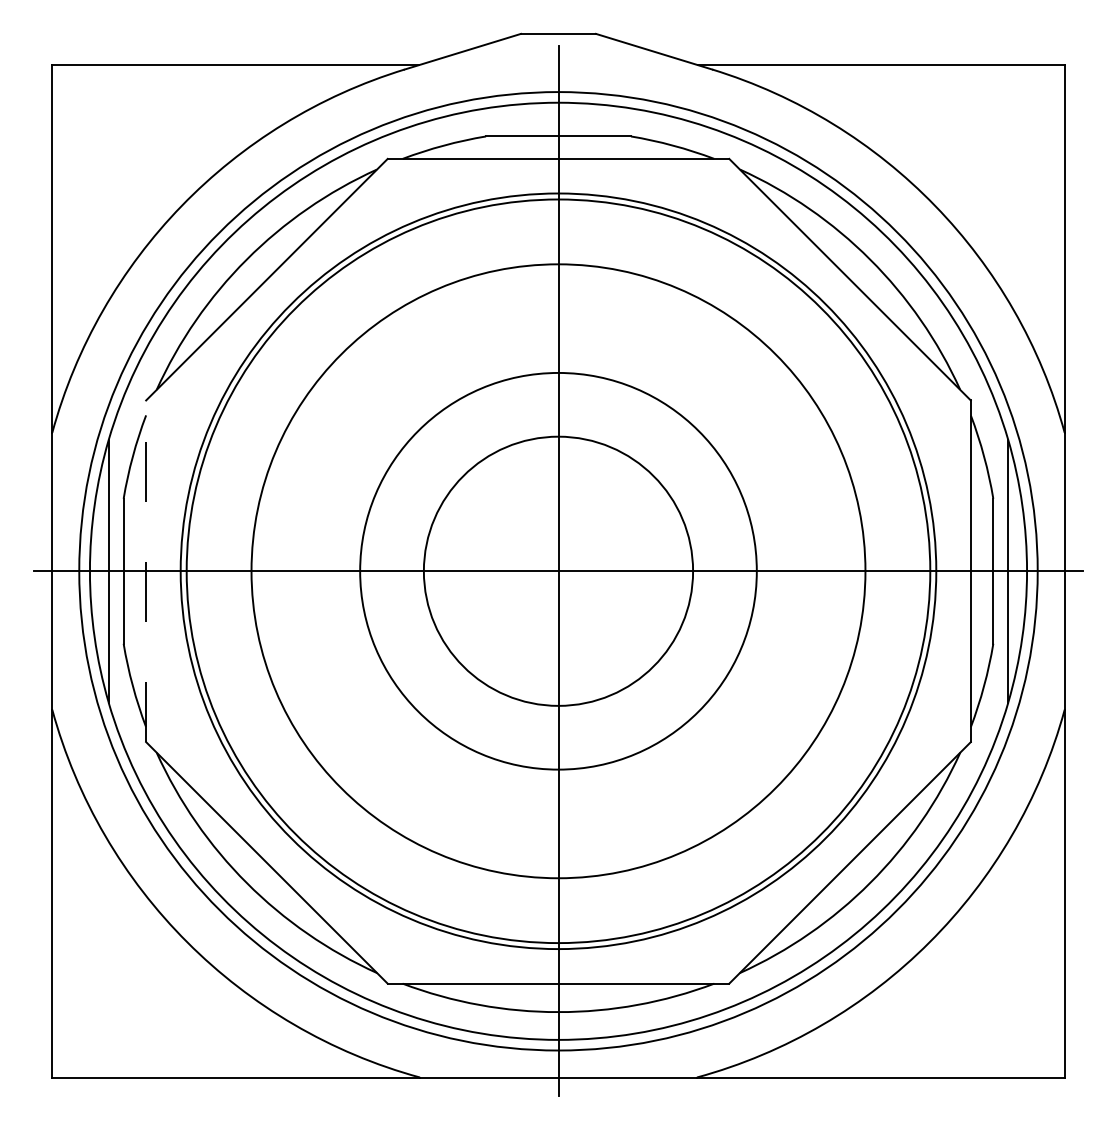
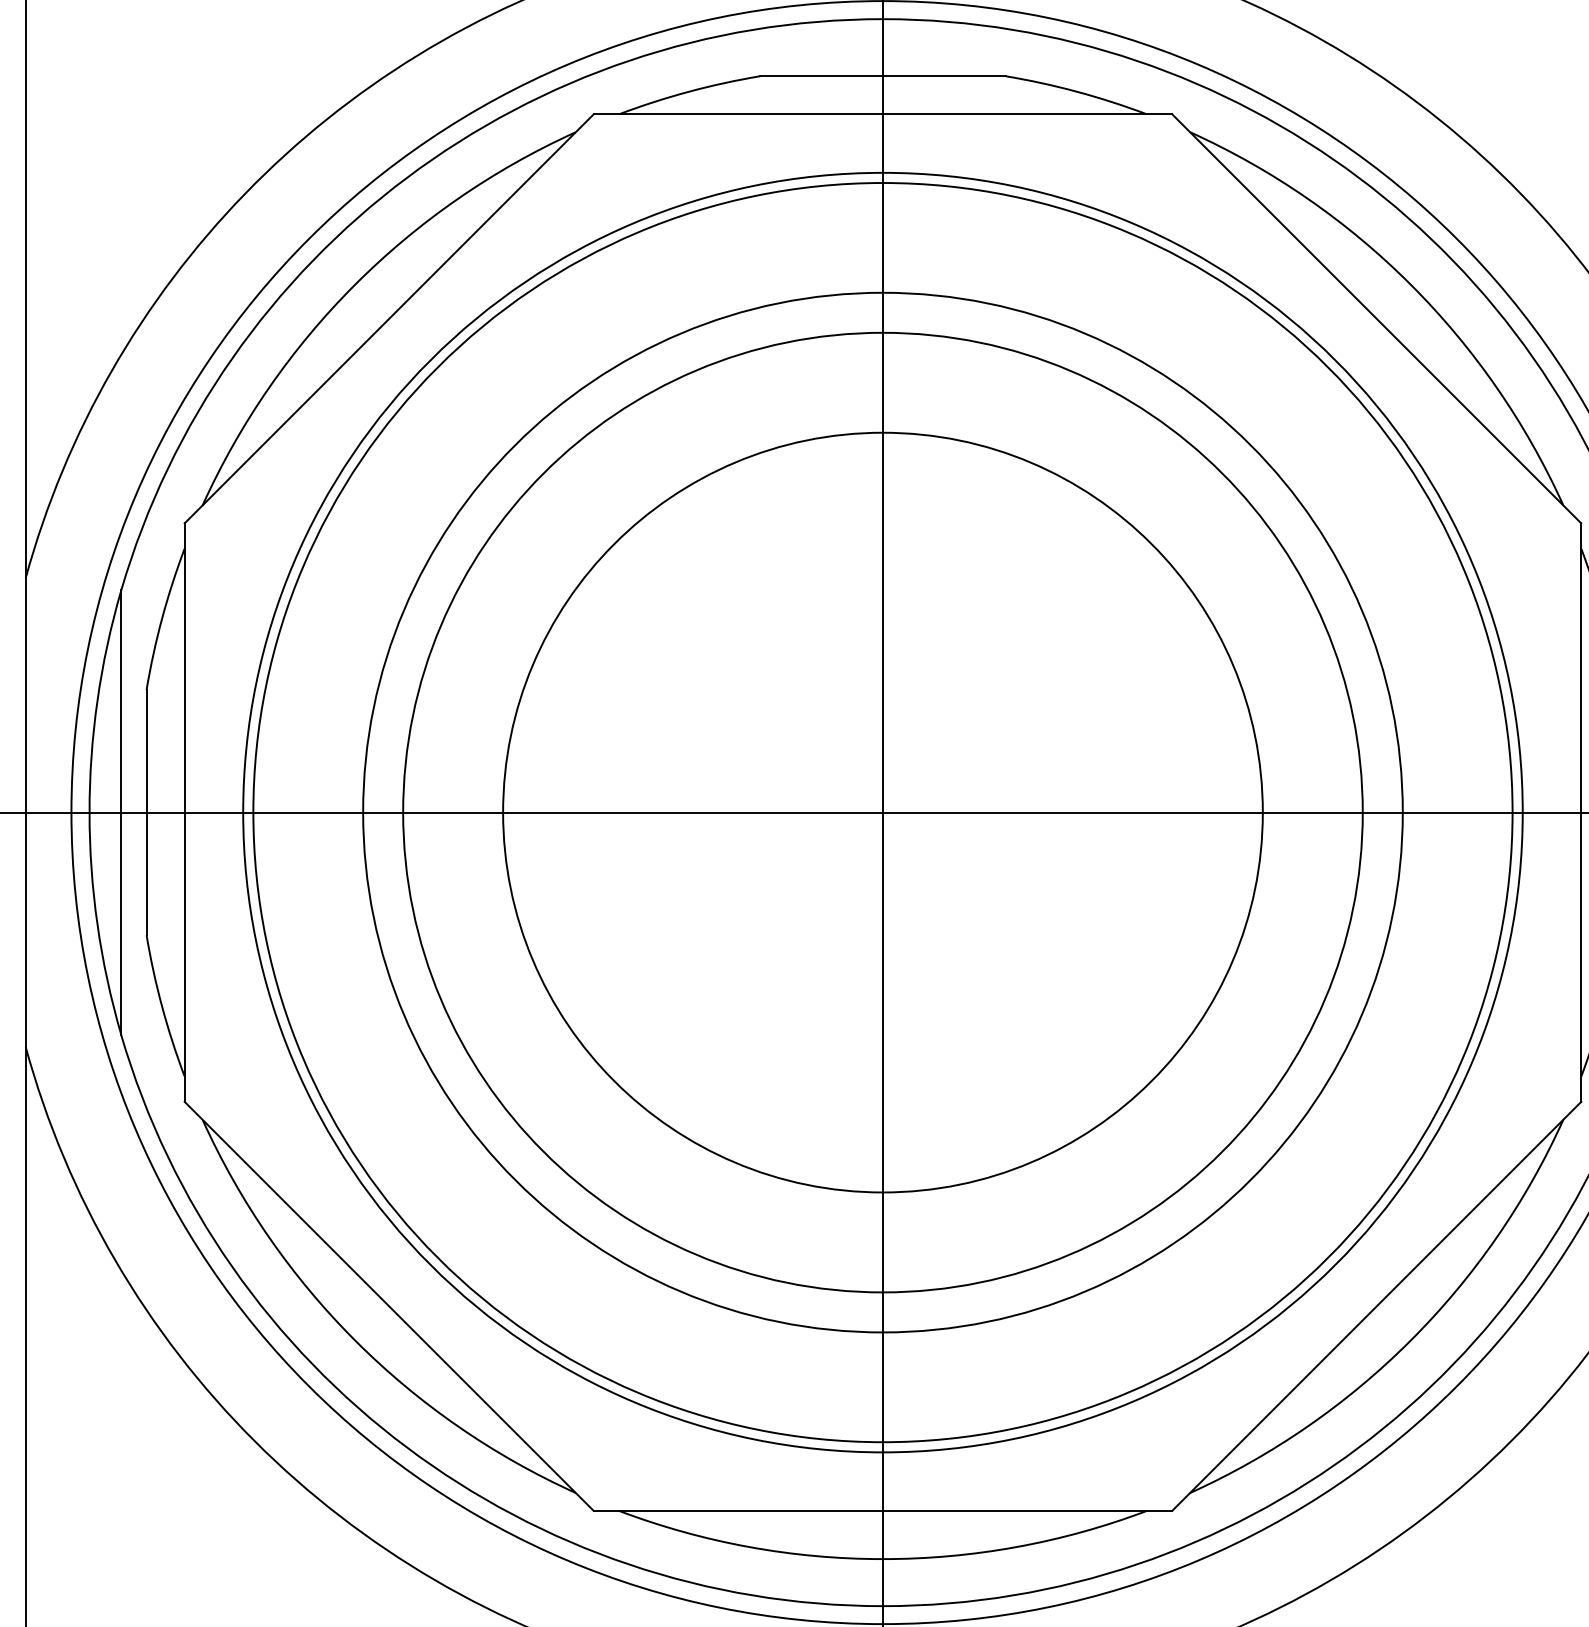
circle: (558, 570) -> (882, 811), size x1.43
circle: (558, 570) -> (882, 811), size x1.67
line: (146, 571) -> (185, 812), dashed -> solid

